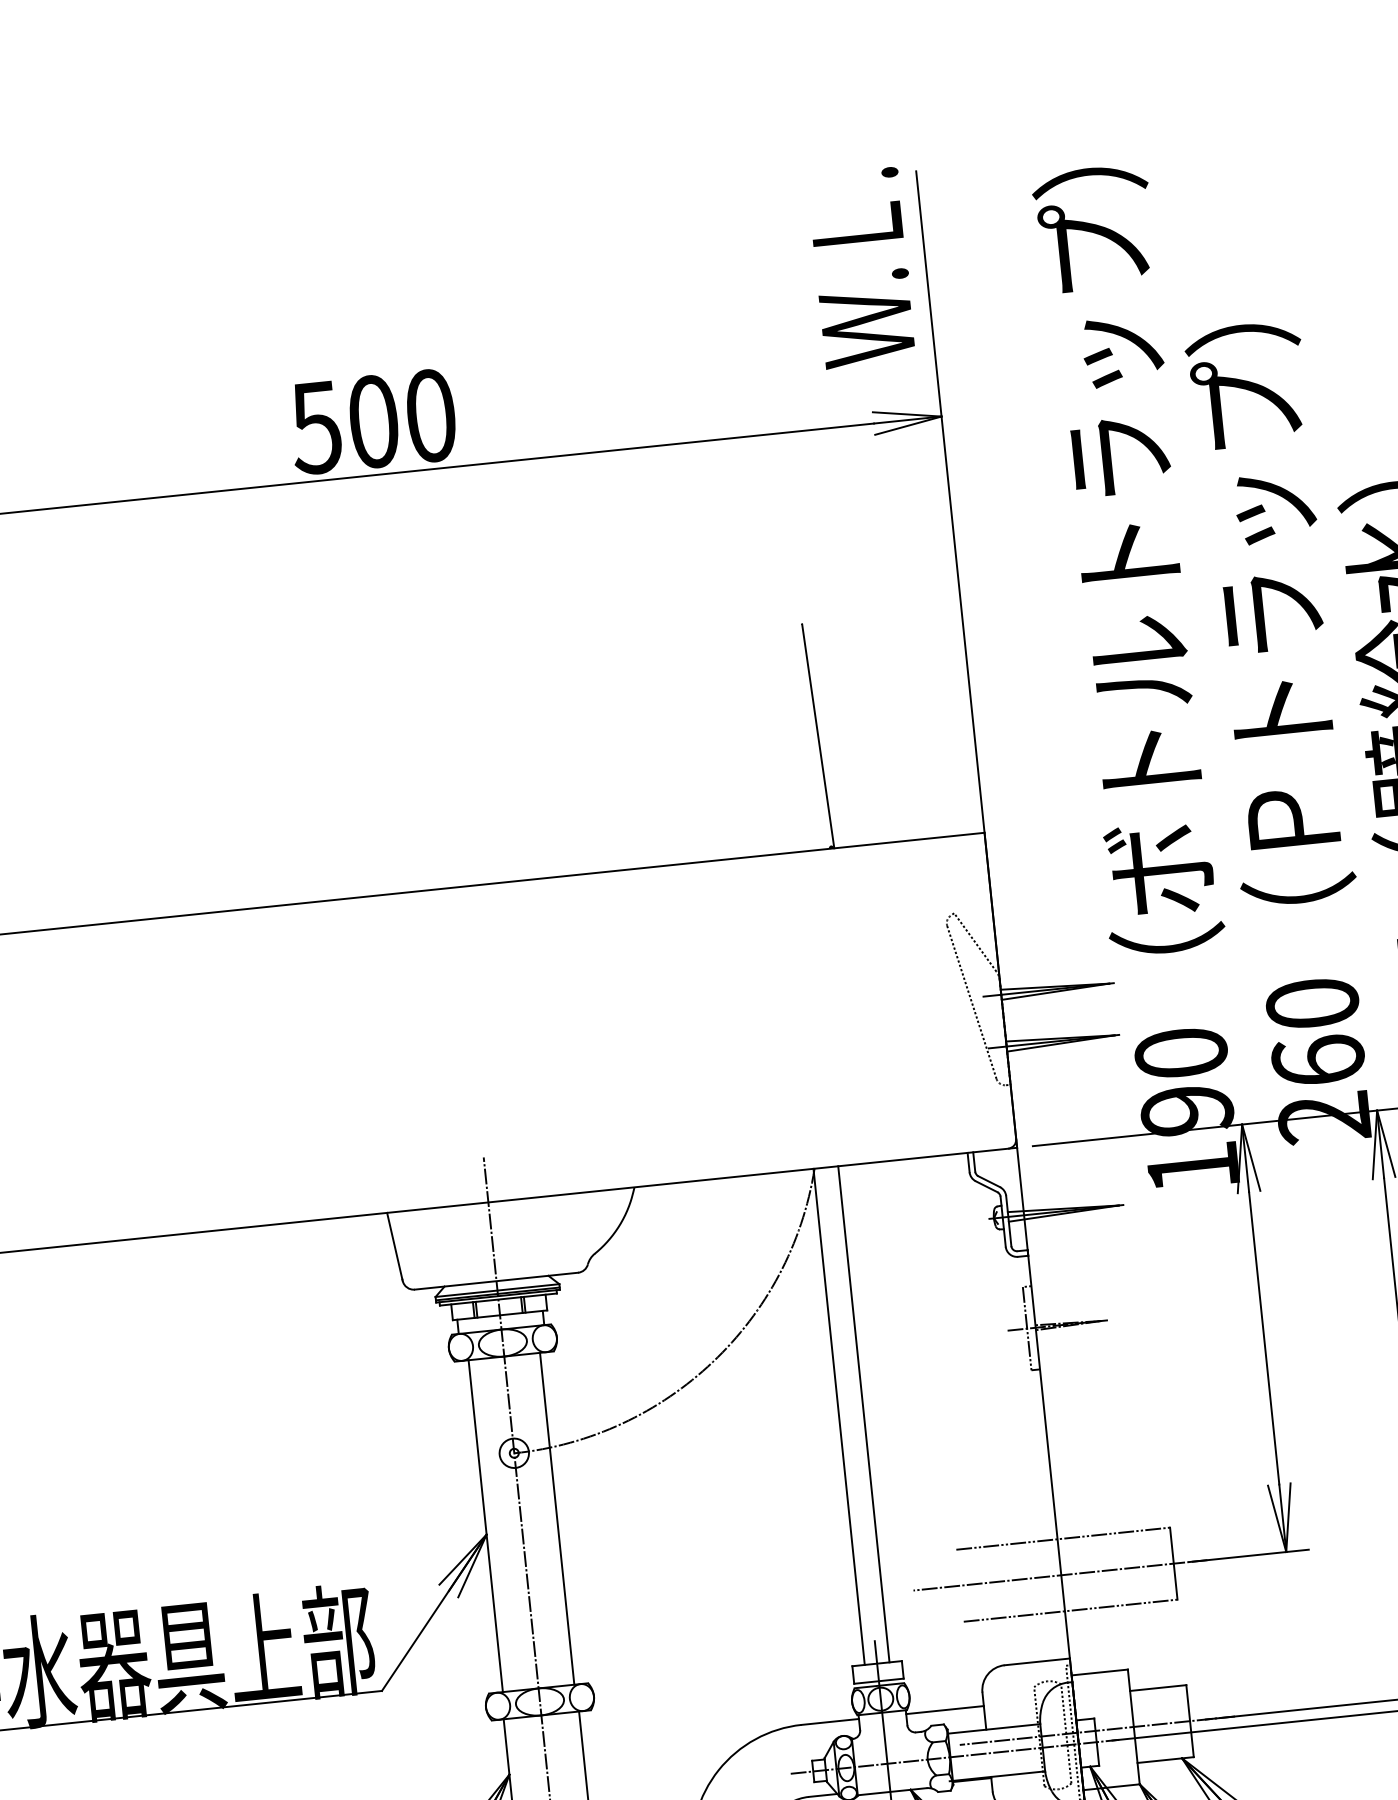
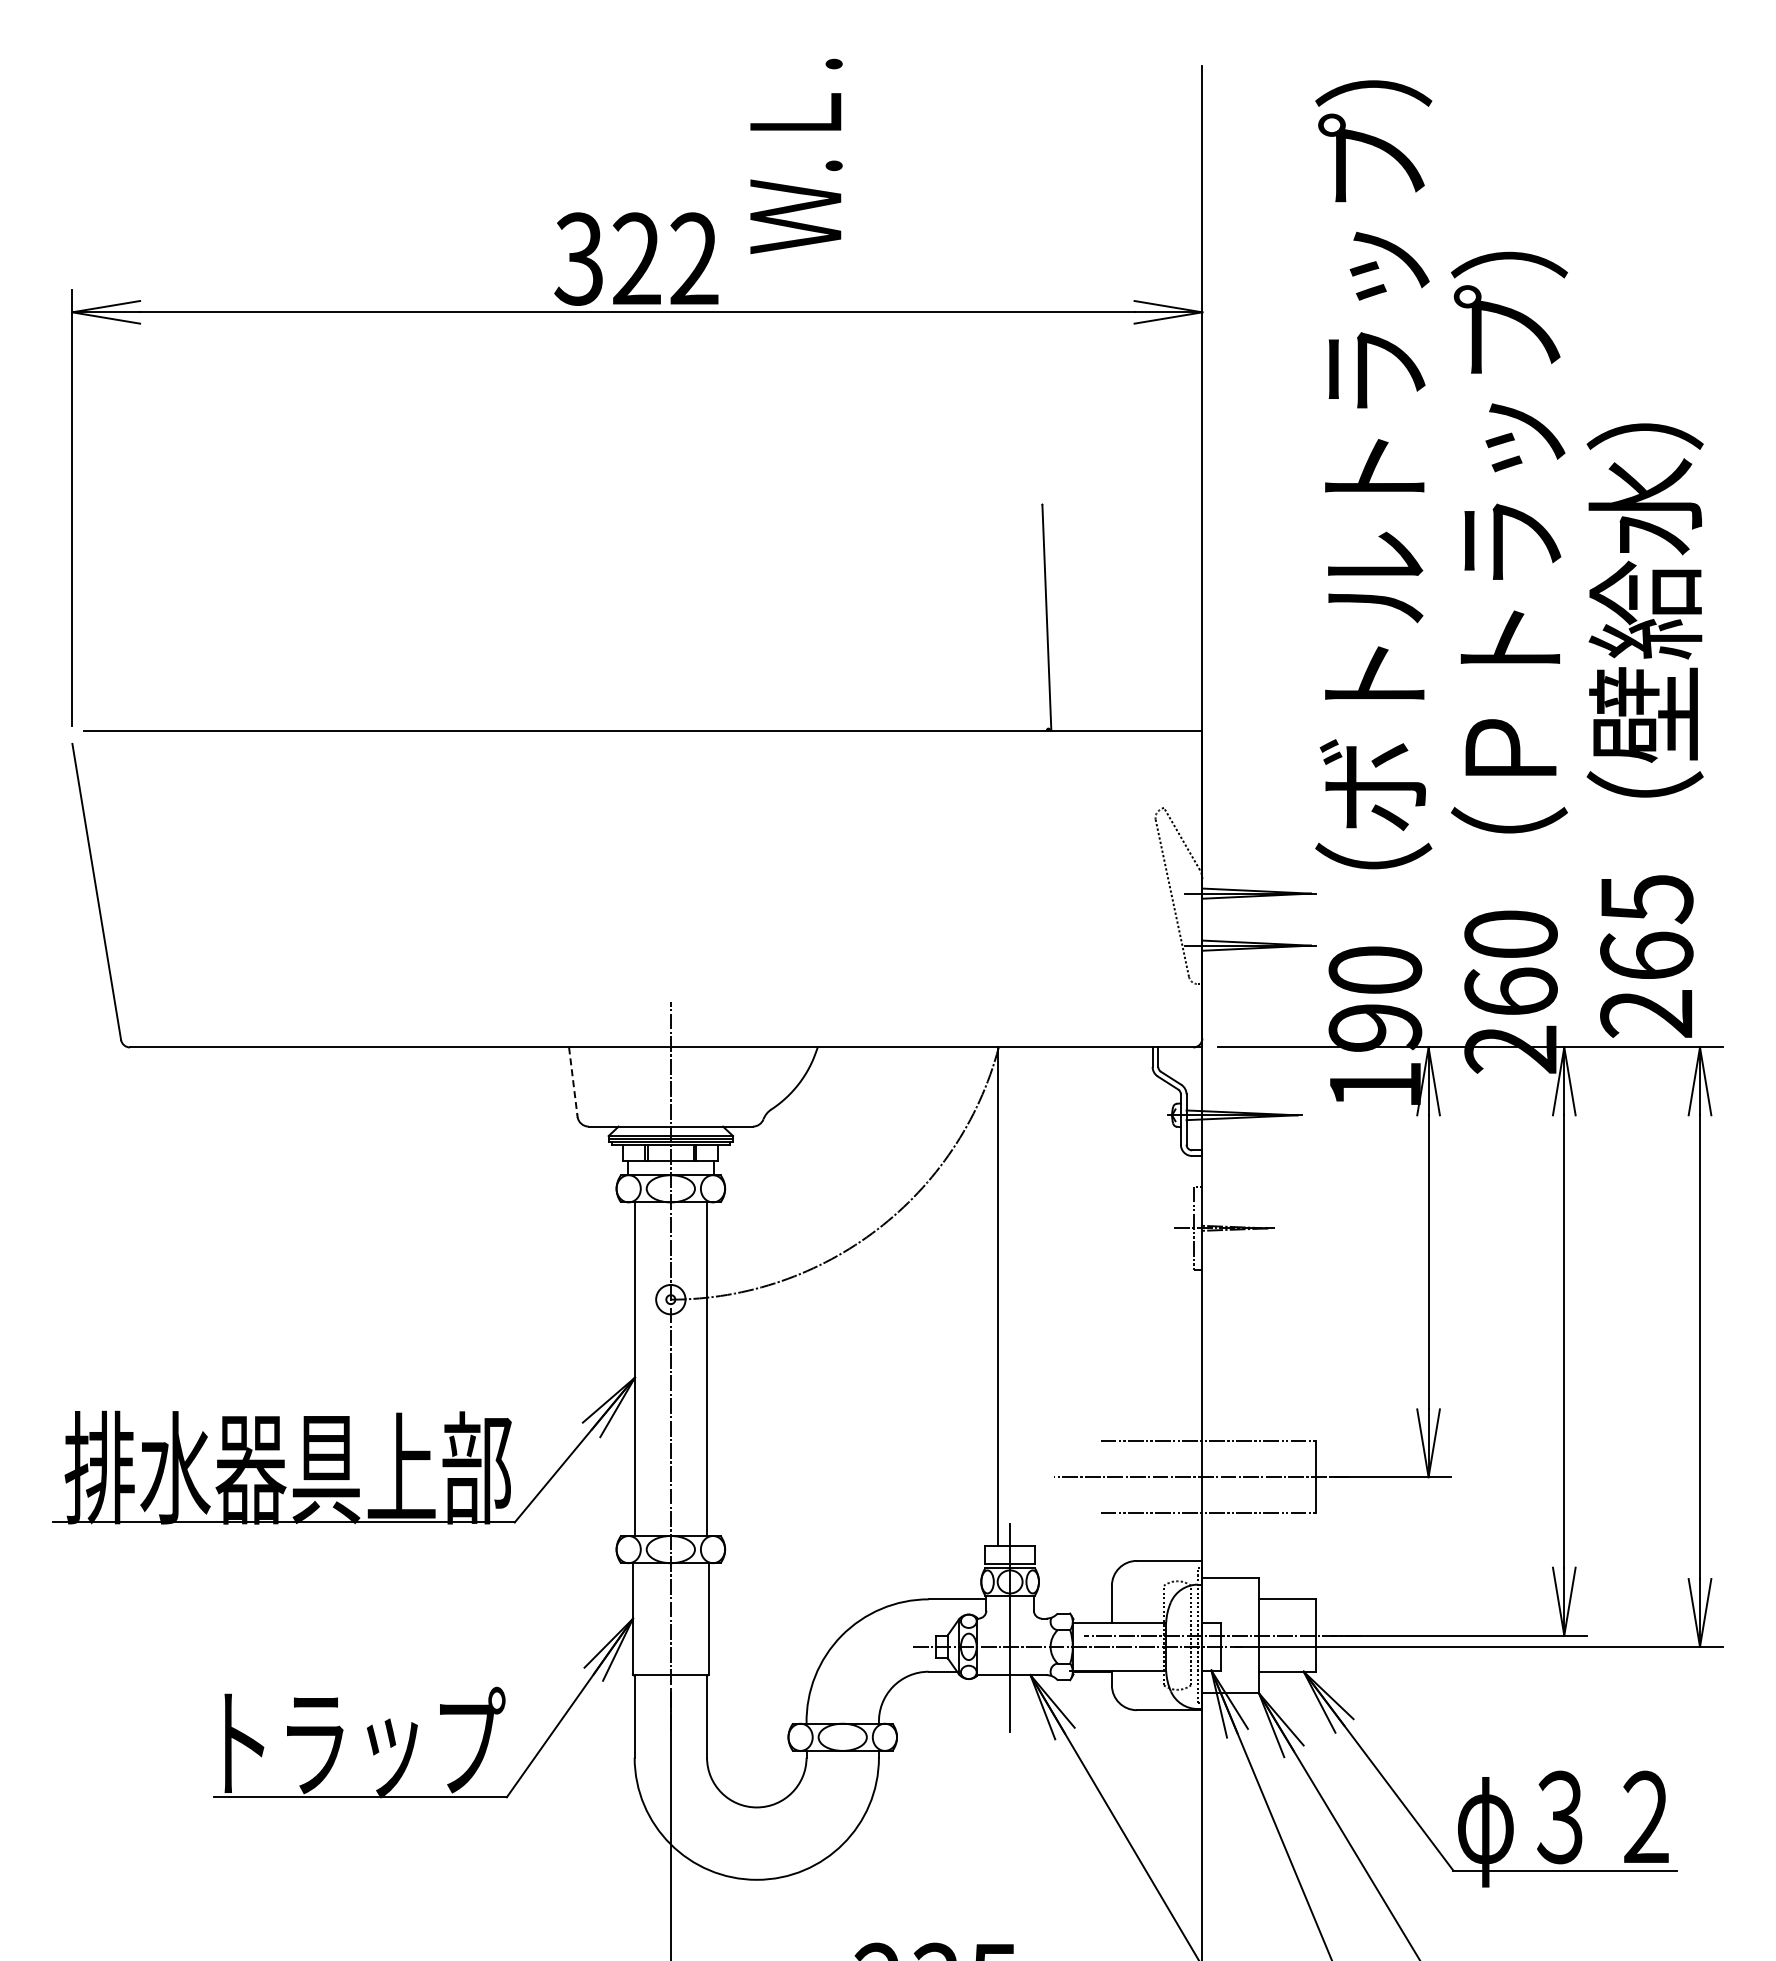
text: (861, 267) -> (796, 155), moved
text: (373, 421) -> (636, 258), 500 -> 322
line: (395, 1246) -> (573, 1081), solid -> dashed
line: (863, 1414) -> (1022, 1296), removed
line: (944, 1710) -> (1072, 1599), removed

